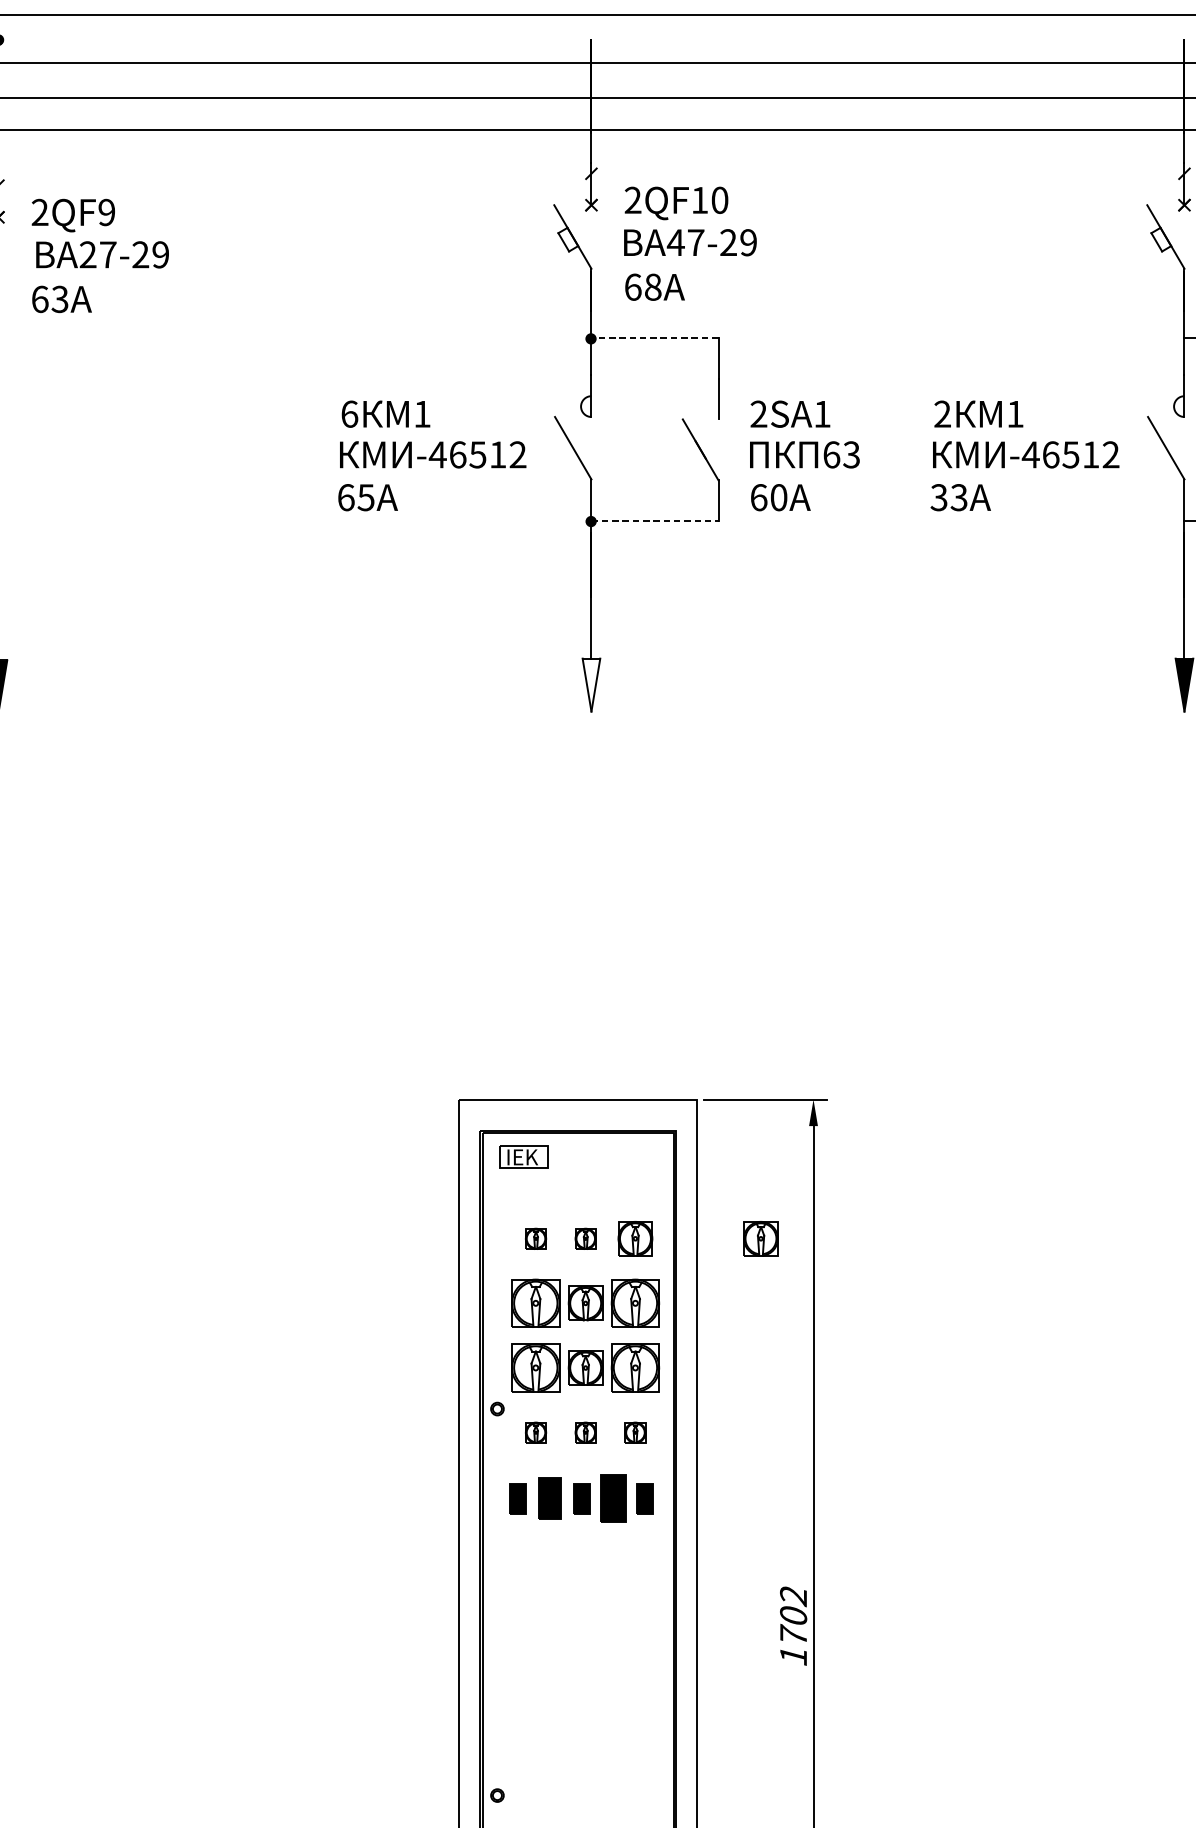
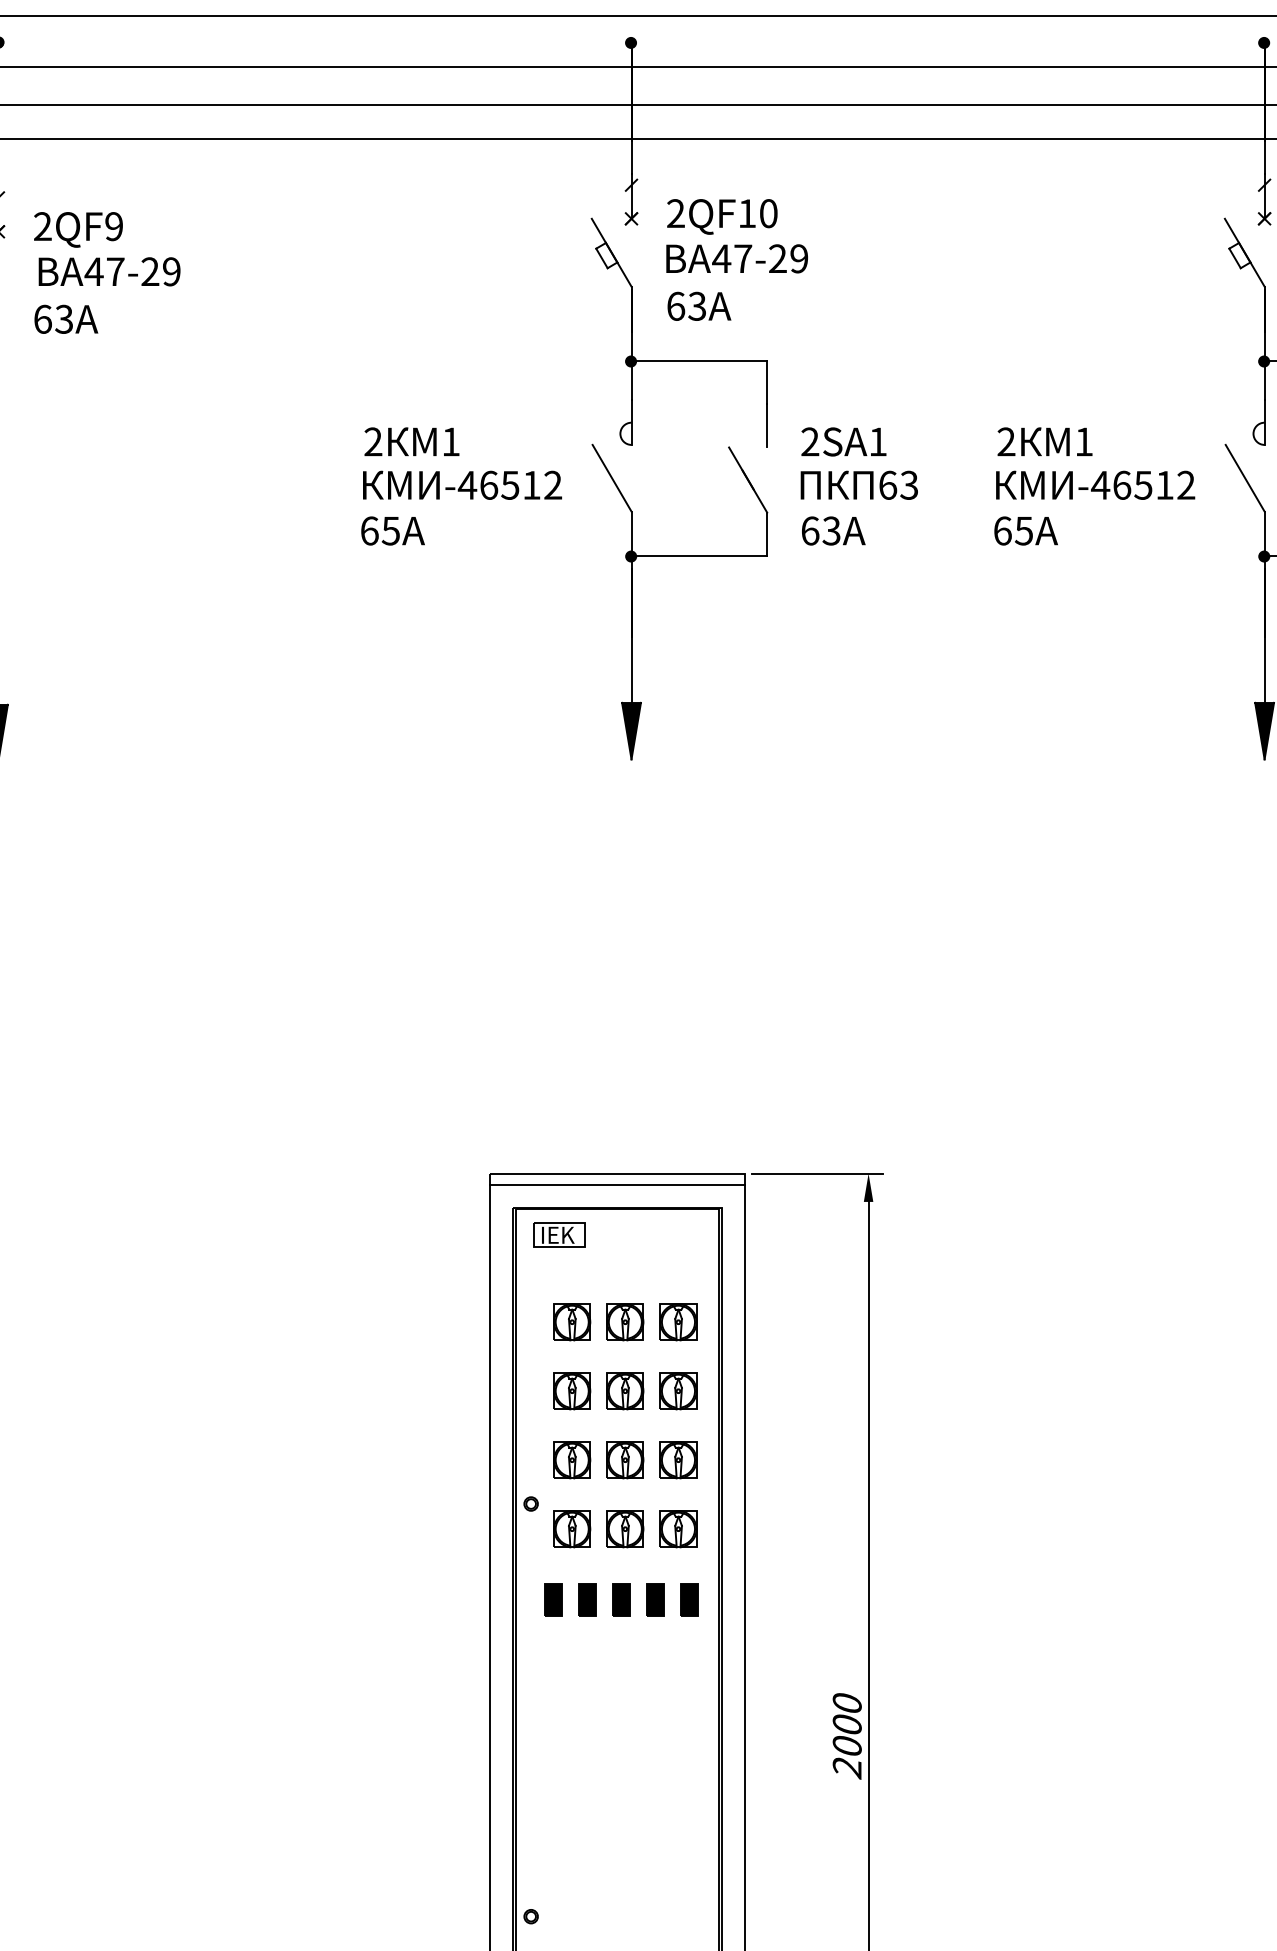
fill: (591, 40) -> (631, 42), added
fill: (1184, 40) -> (1264, 42), added
text: (87, 254) -> (93, 271), 27-29 -> 47-29
text: (653, 286) -> (697, 305), 68 -> 63
line: (655, 337) -> (699, 360), dashed -> solid
fill: (1184, 338) -> (1264, 361), added
text: (349, 413) -> (373, 441), 6 -> 2
text: (778, 497) -> (831, 530), 60A -> 63A
text: (948, 497) -> (1012, 530), 33 -> 65
line: (655, 521) -> (699, 556), dashed -> solid
fill: (1184, 521) -> (1264, 556), added
fill: (591, 684) -> (631, 730), added
line: (578, 1109) -> (617, 1184), added
part: (536, 1239) -> (572, 1322), size x1.67
part: (585, 1239) -> (625, 1322), size x1.67
part: (760, 1239) -> (812, 1322), removed
part: (536, 1303) -> (572, 1391), size x0.71
part: (635, 1303) -> (678, 1391), size x0.71
part: (536, 1368) -> (572, 1460), size x0.71
part: (635, 1368) -> (678, 1460), size x0.71
part: (536, 1432) -> (572, 1529), size x1.67
part: (585, 1432) -> (625, 1529), size x1.67
part: (635, 1432) -> (678, 1529), size x1.67
part: (550, 1498) -> (587, 1599), size x0.71
part: (613, 1498) -> (655, 1599), size x0.62
text: (792, 1626) -> (846, 1736), 1702 -> 2000

